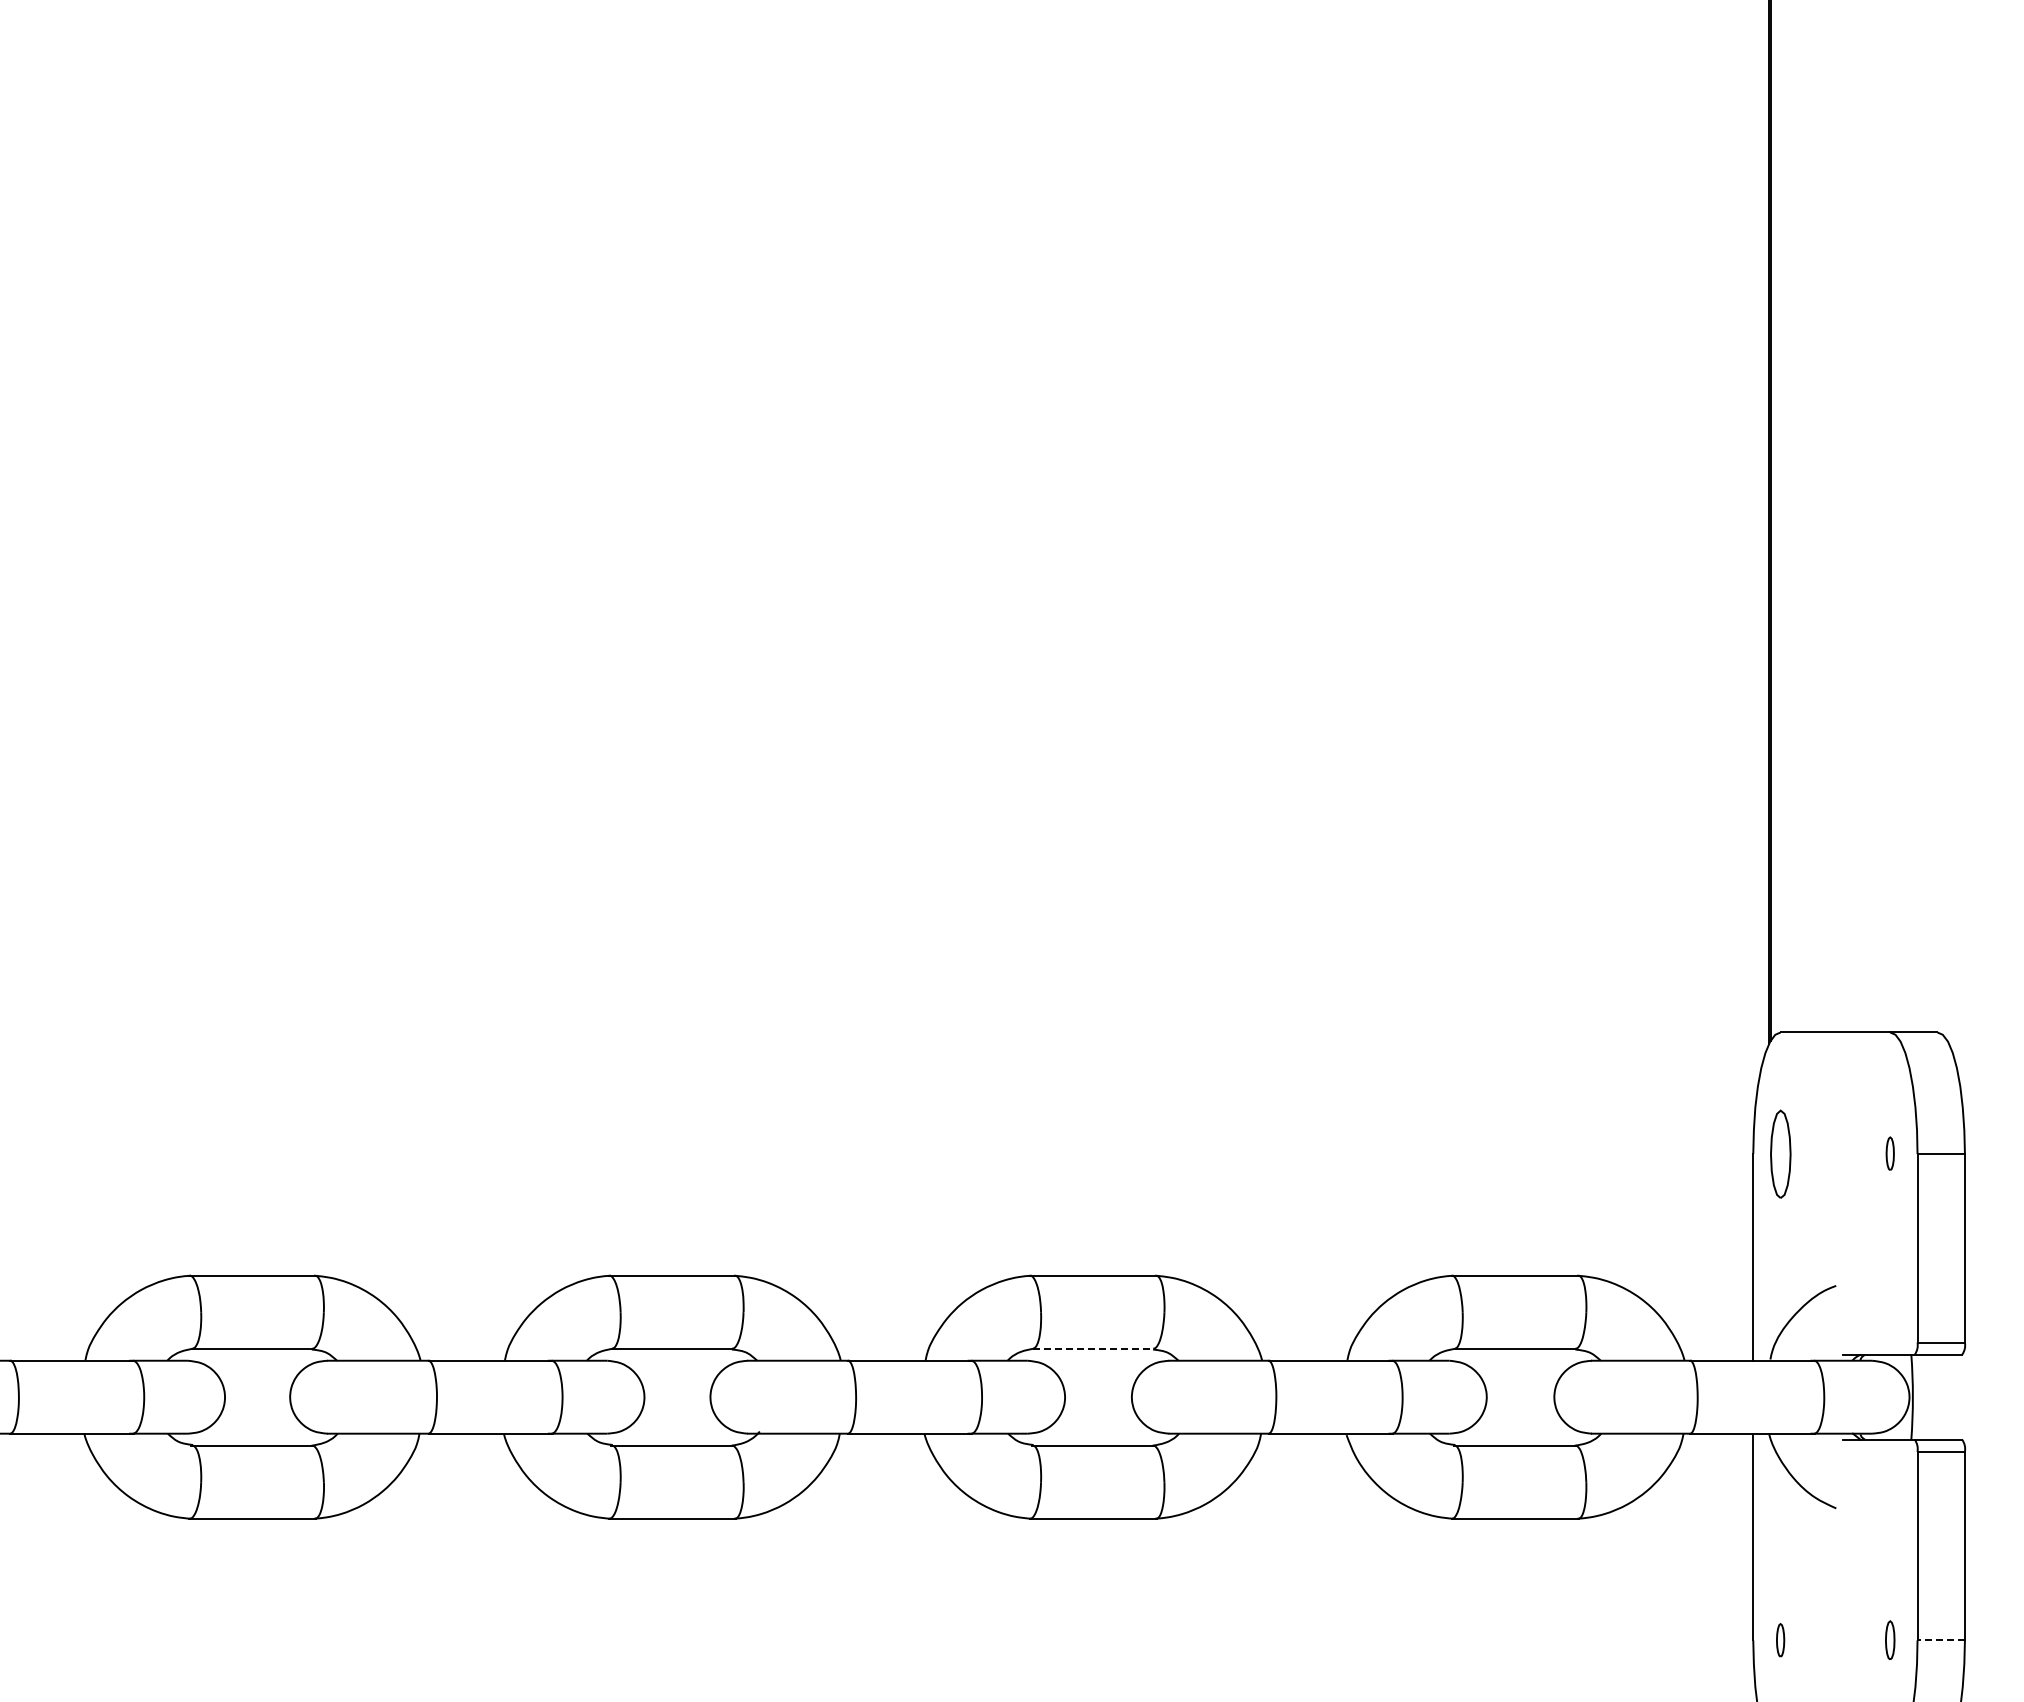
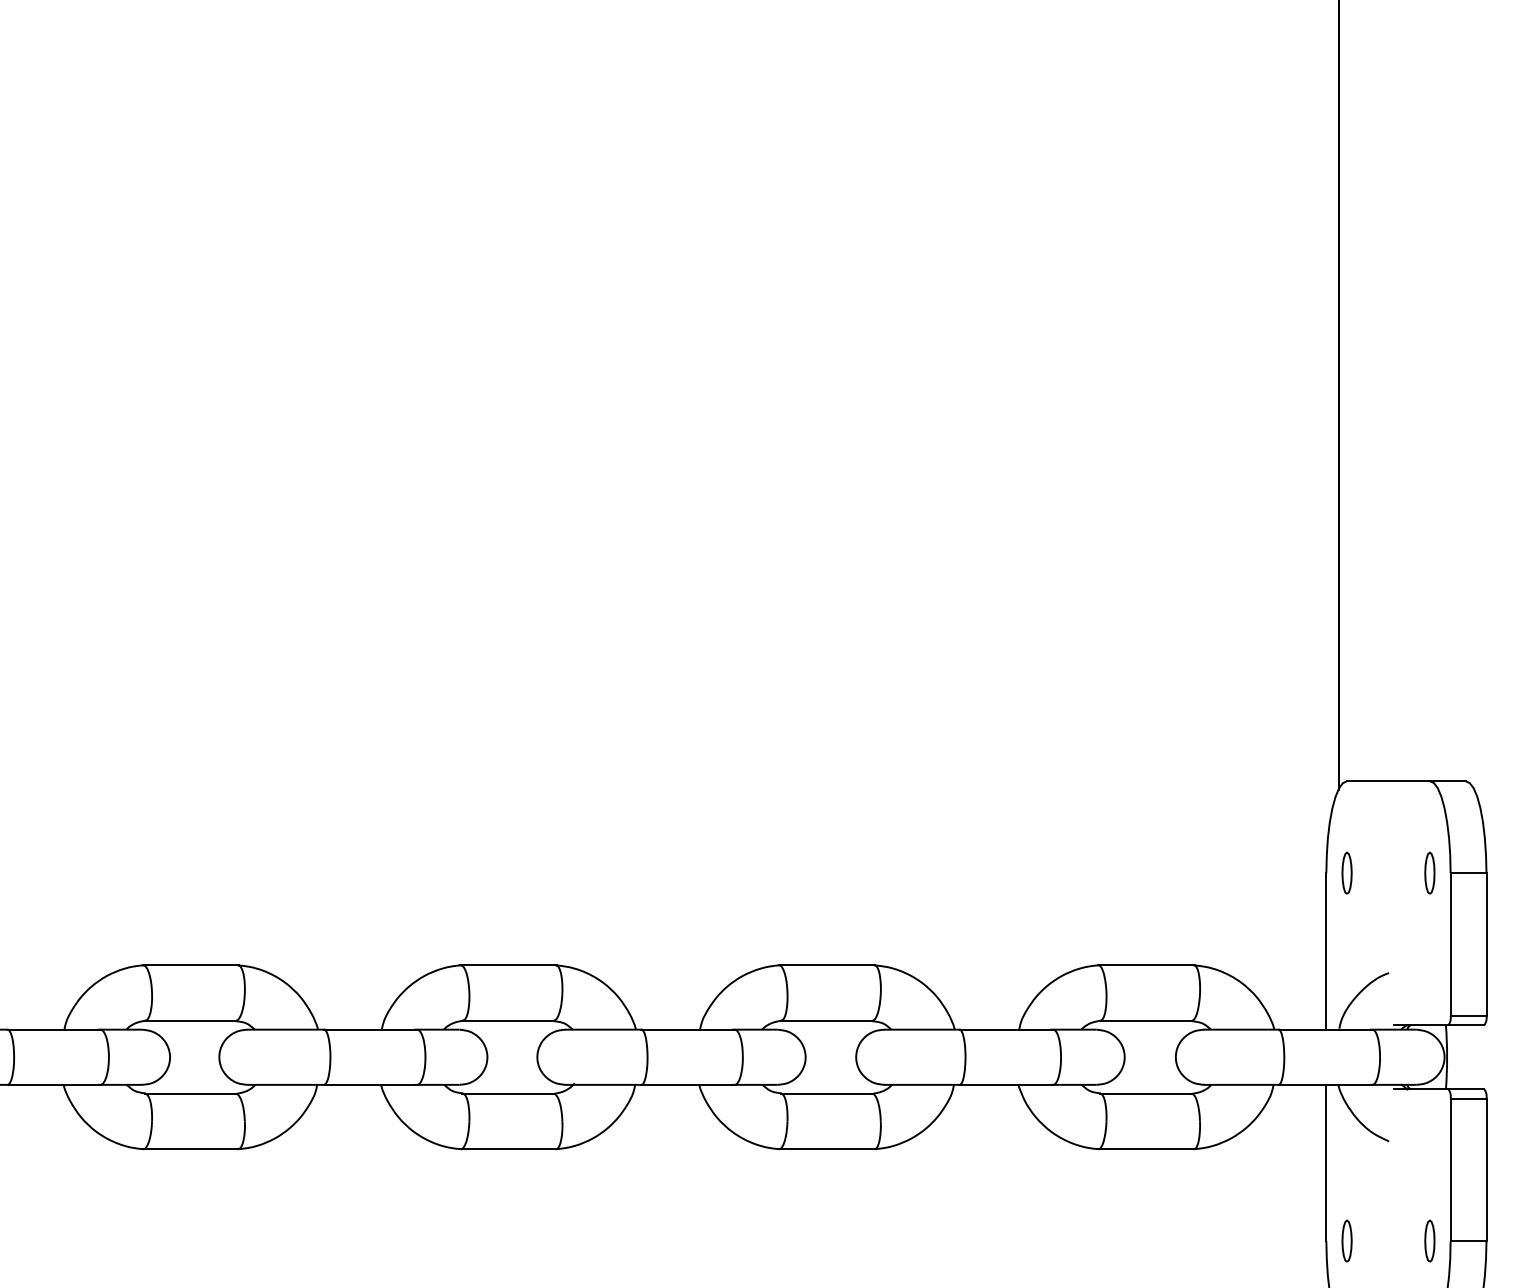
part: (1780, 1153) -> (1346, 872), size x0.62
part: (1890, 1153) -> (1430, 872), size x1.67
line: (1093, 1348) -> (827, 1020), dashed -> solid
part: (1780, 1640) -> (1346, 1241), size x1.67
part: (1890, 1640) -> (1430, 1241), size x1.43
line: (1941, 1640) -> (1468, 1241), dashed -> solid

